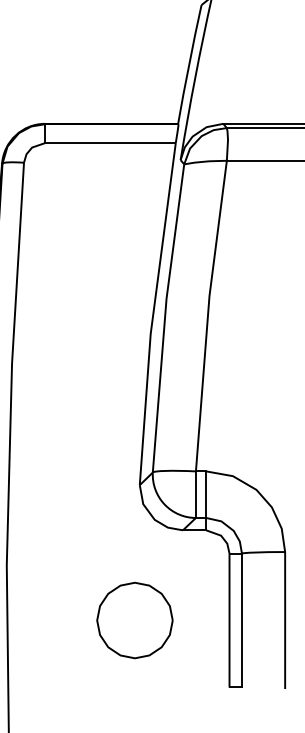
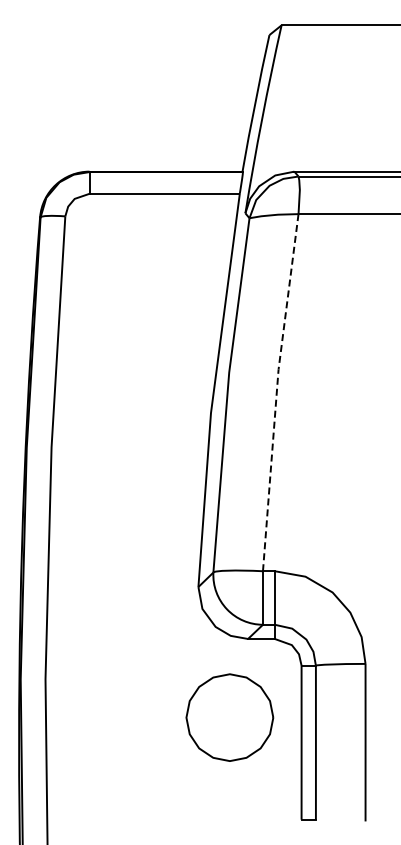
line: (207, 315) -> (276, 391), solid -> dashed
part: (134, 620) -> (229, 717), moved

